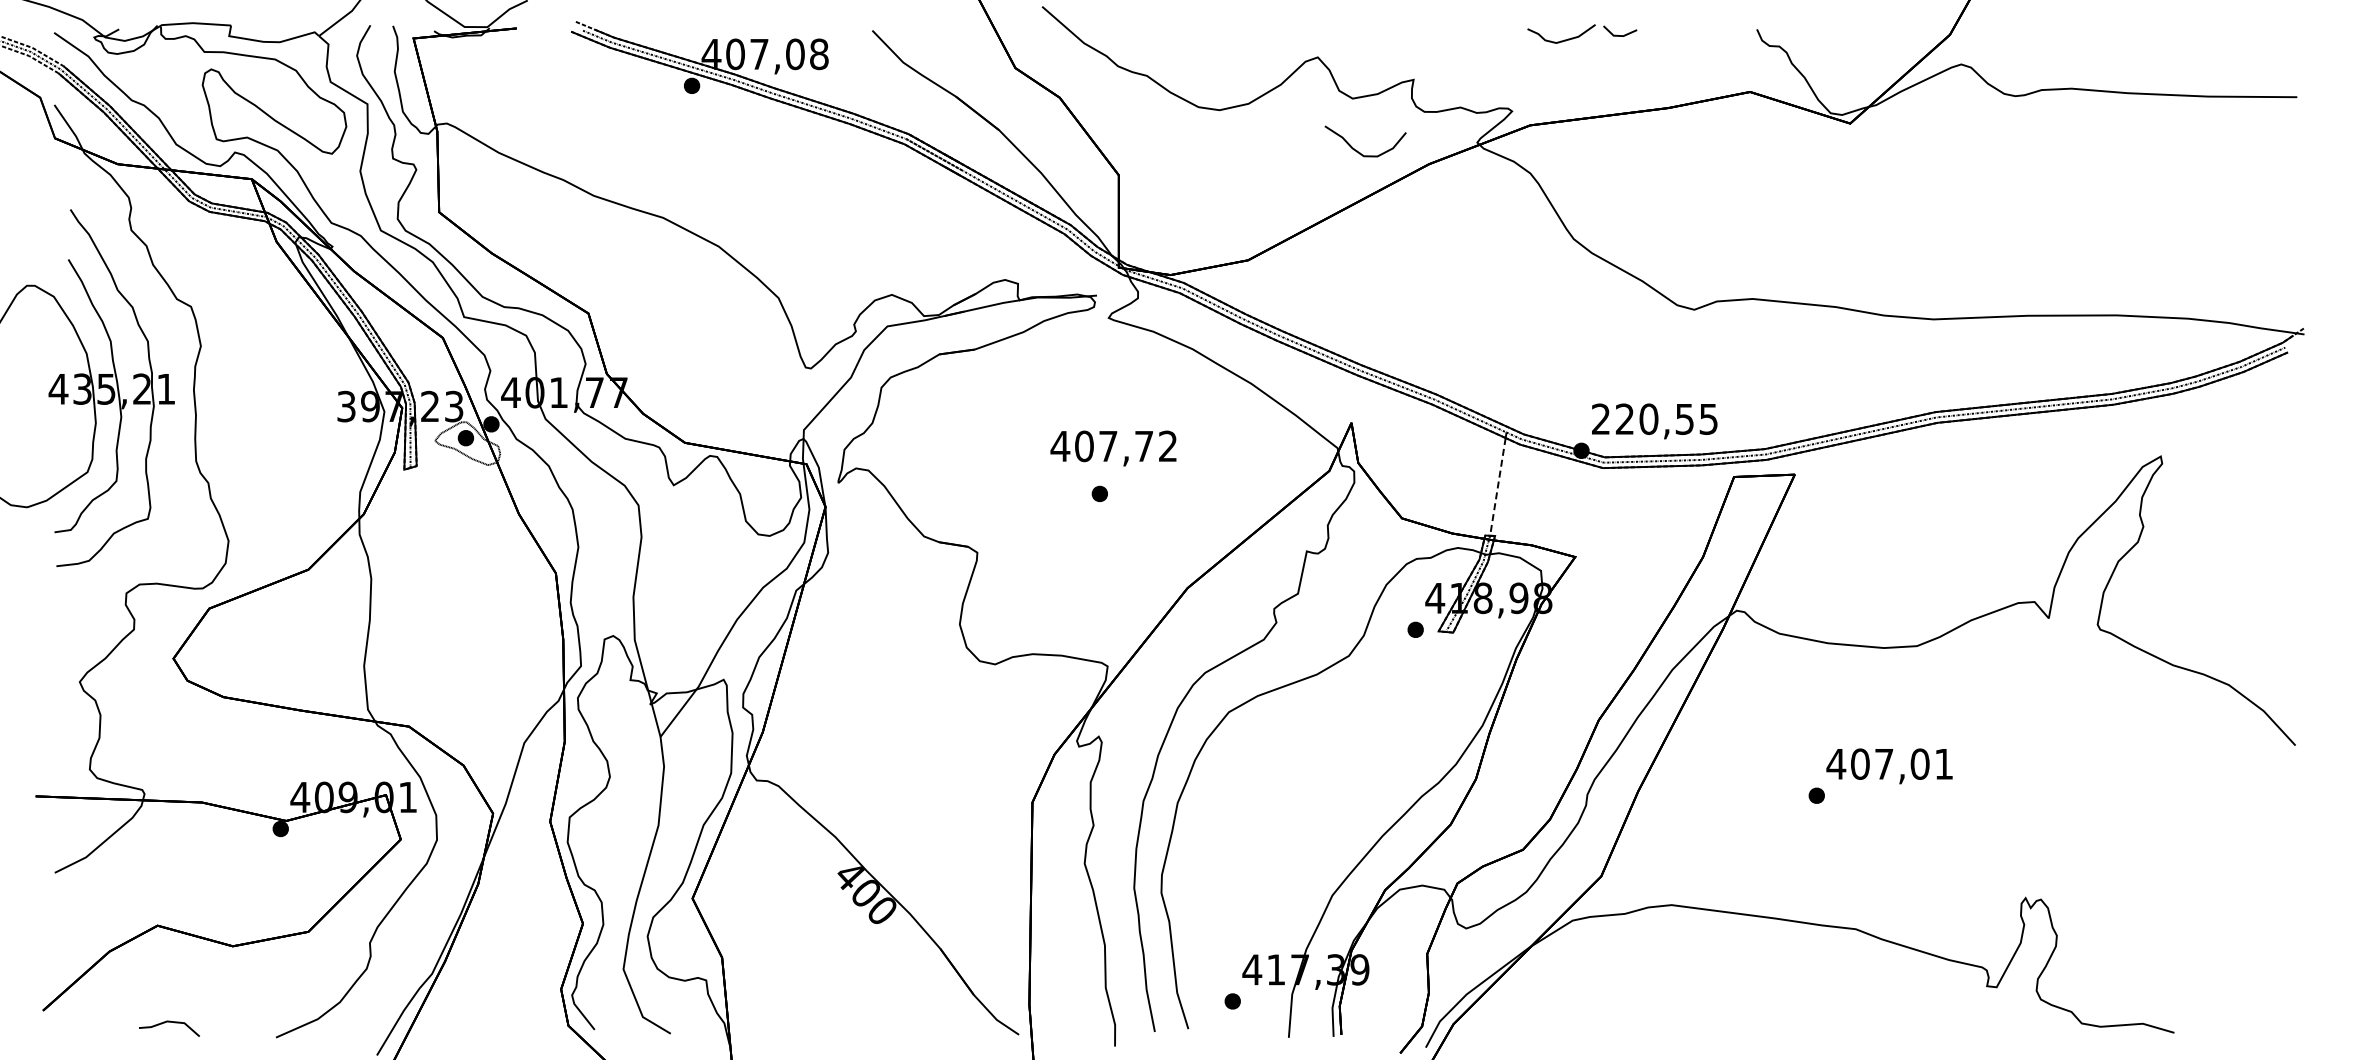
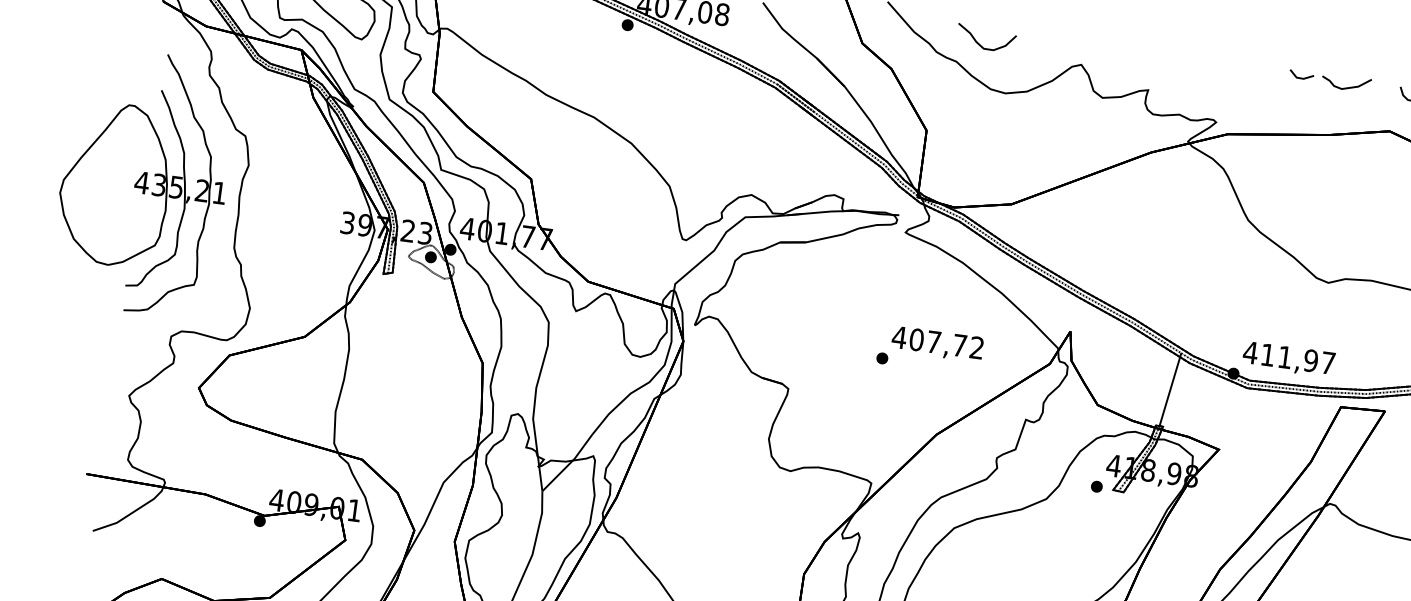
curve: (1564, 39) -> (1348, 87), moved
curve: (1356, 149) -> (979, 43), moved
text: (1654, 418) -> (1289, 357), 220,55 -> 411,97
text: (1113, 448) -> (937, 344), moved
line: (1497, 487) -> (1169, 392), dashed -> solid

